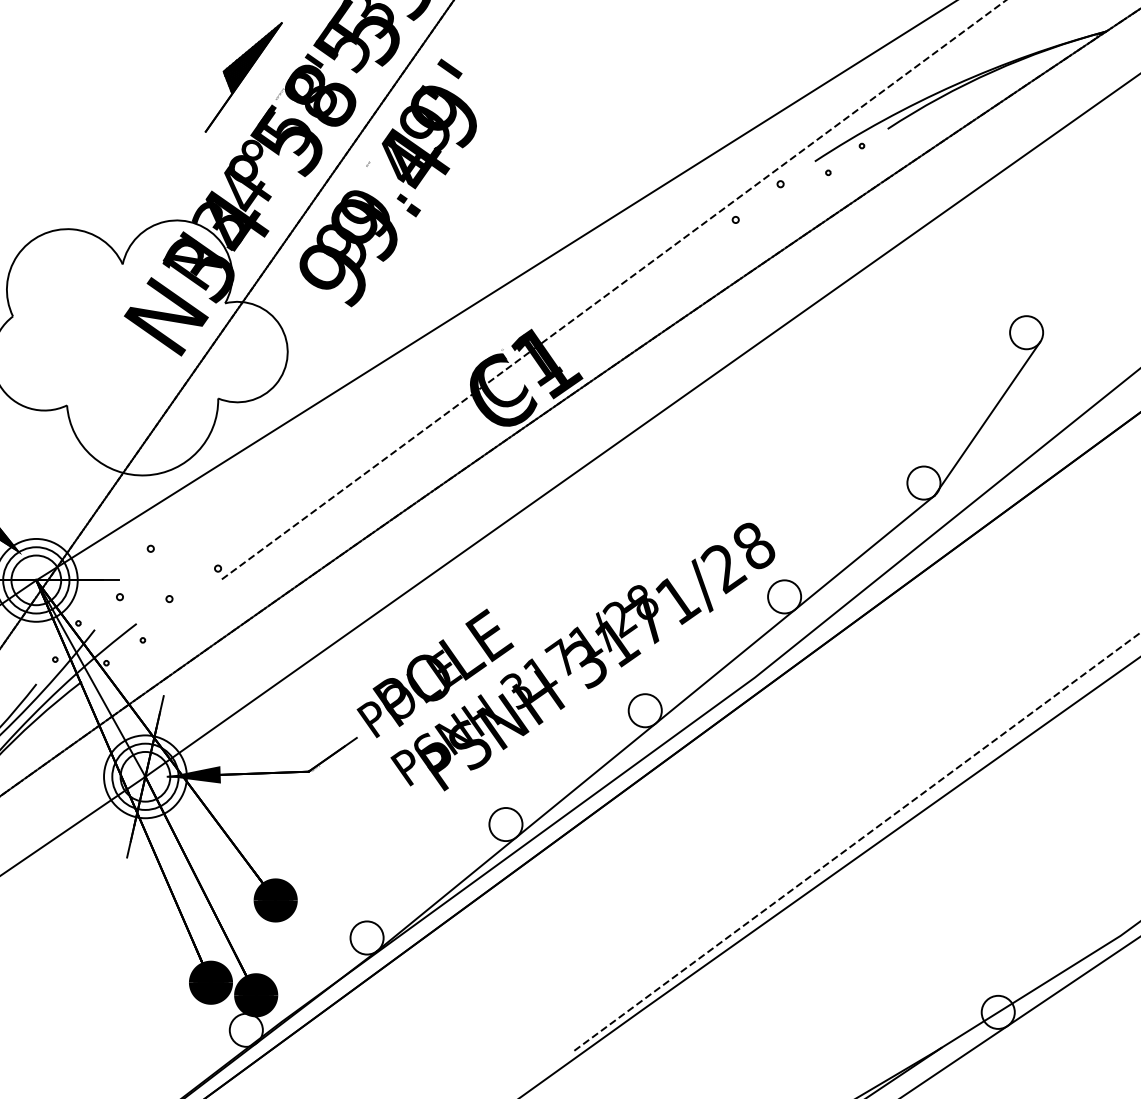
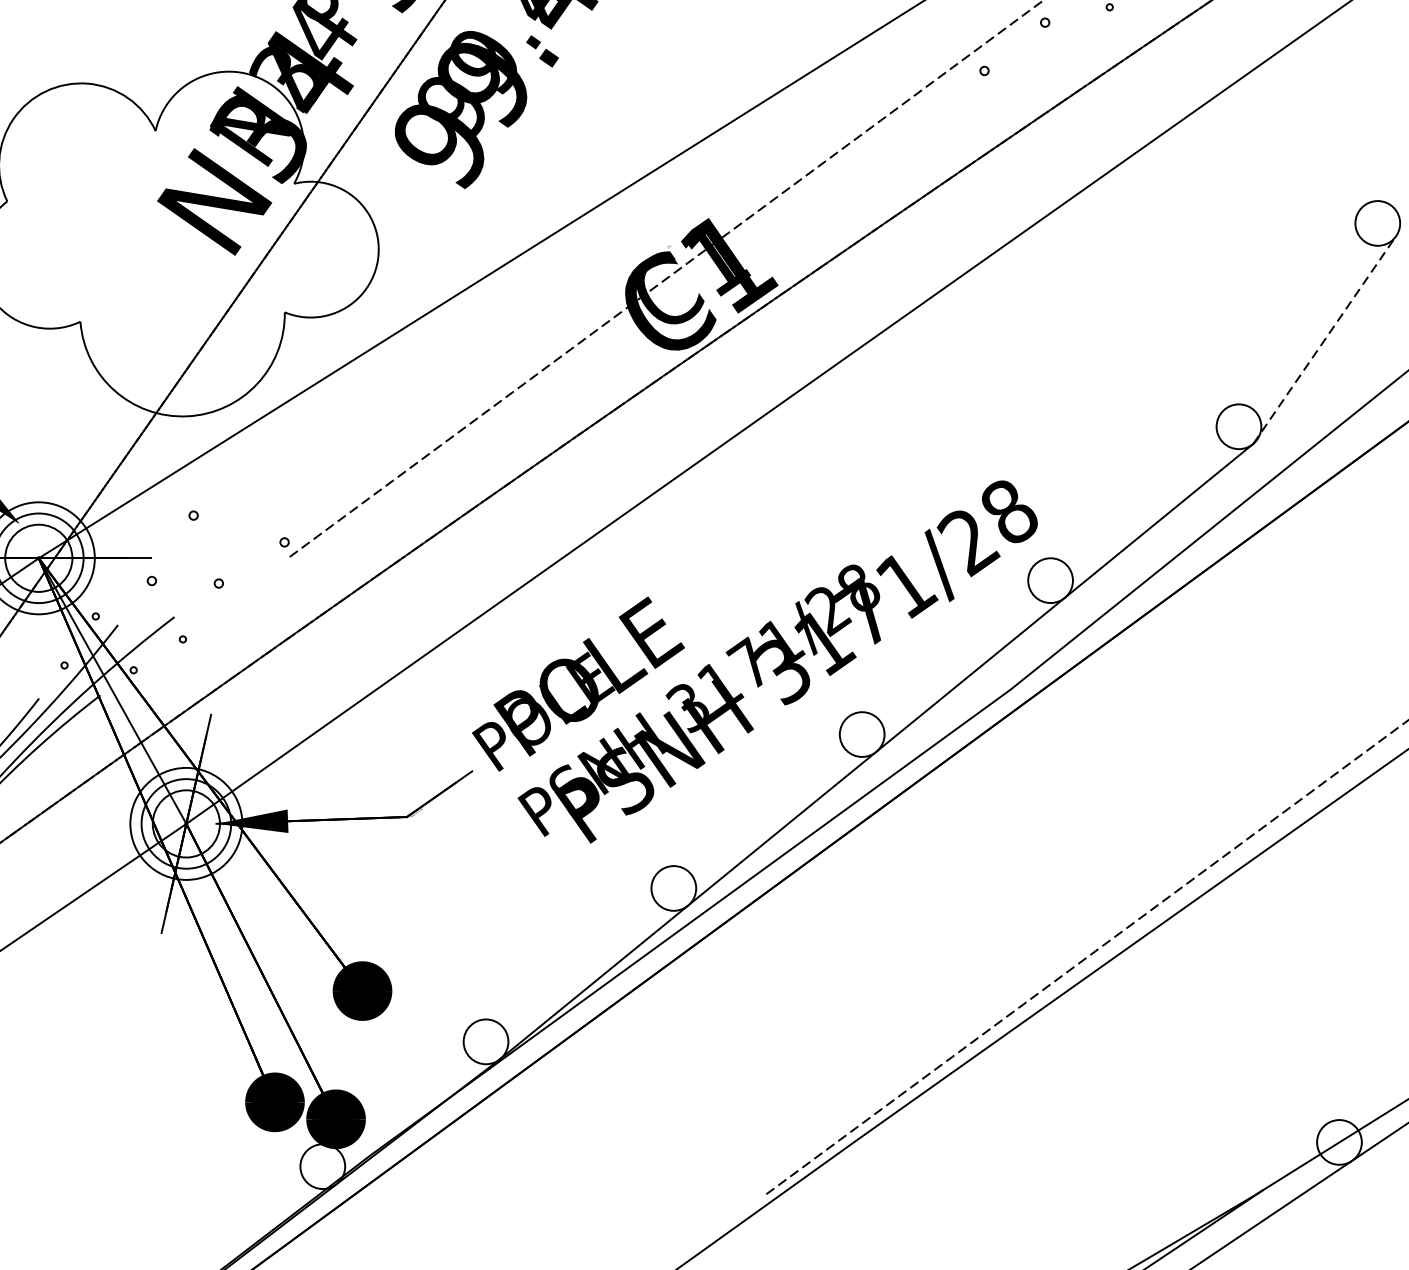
line: (987, 418) -> (1324, 339), solid -> dashed

